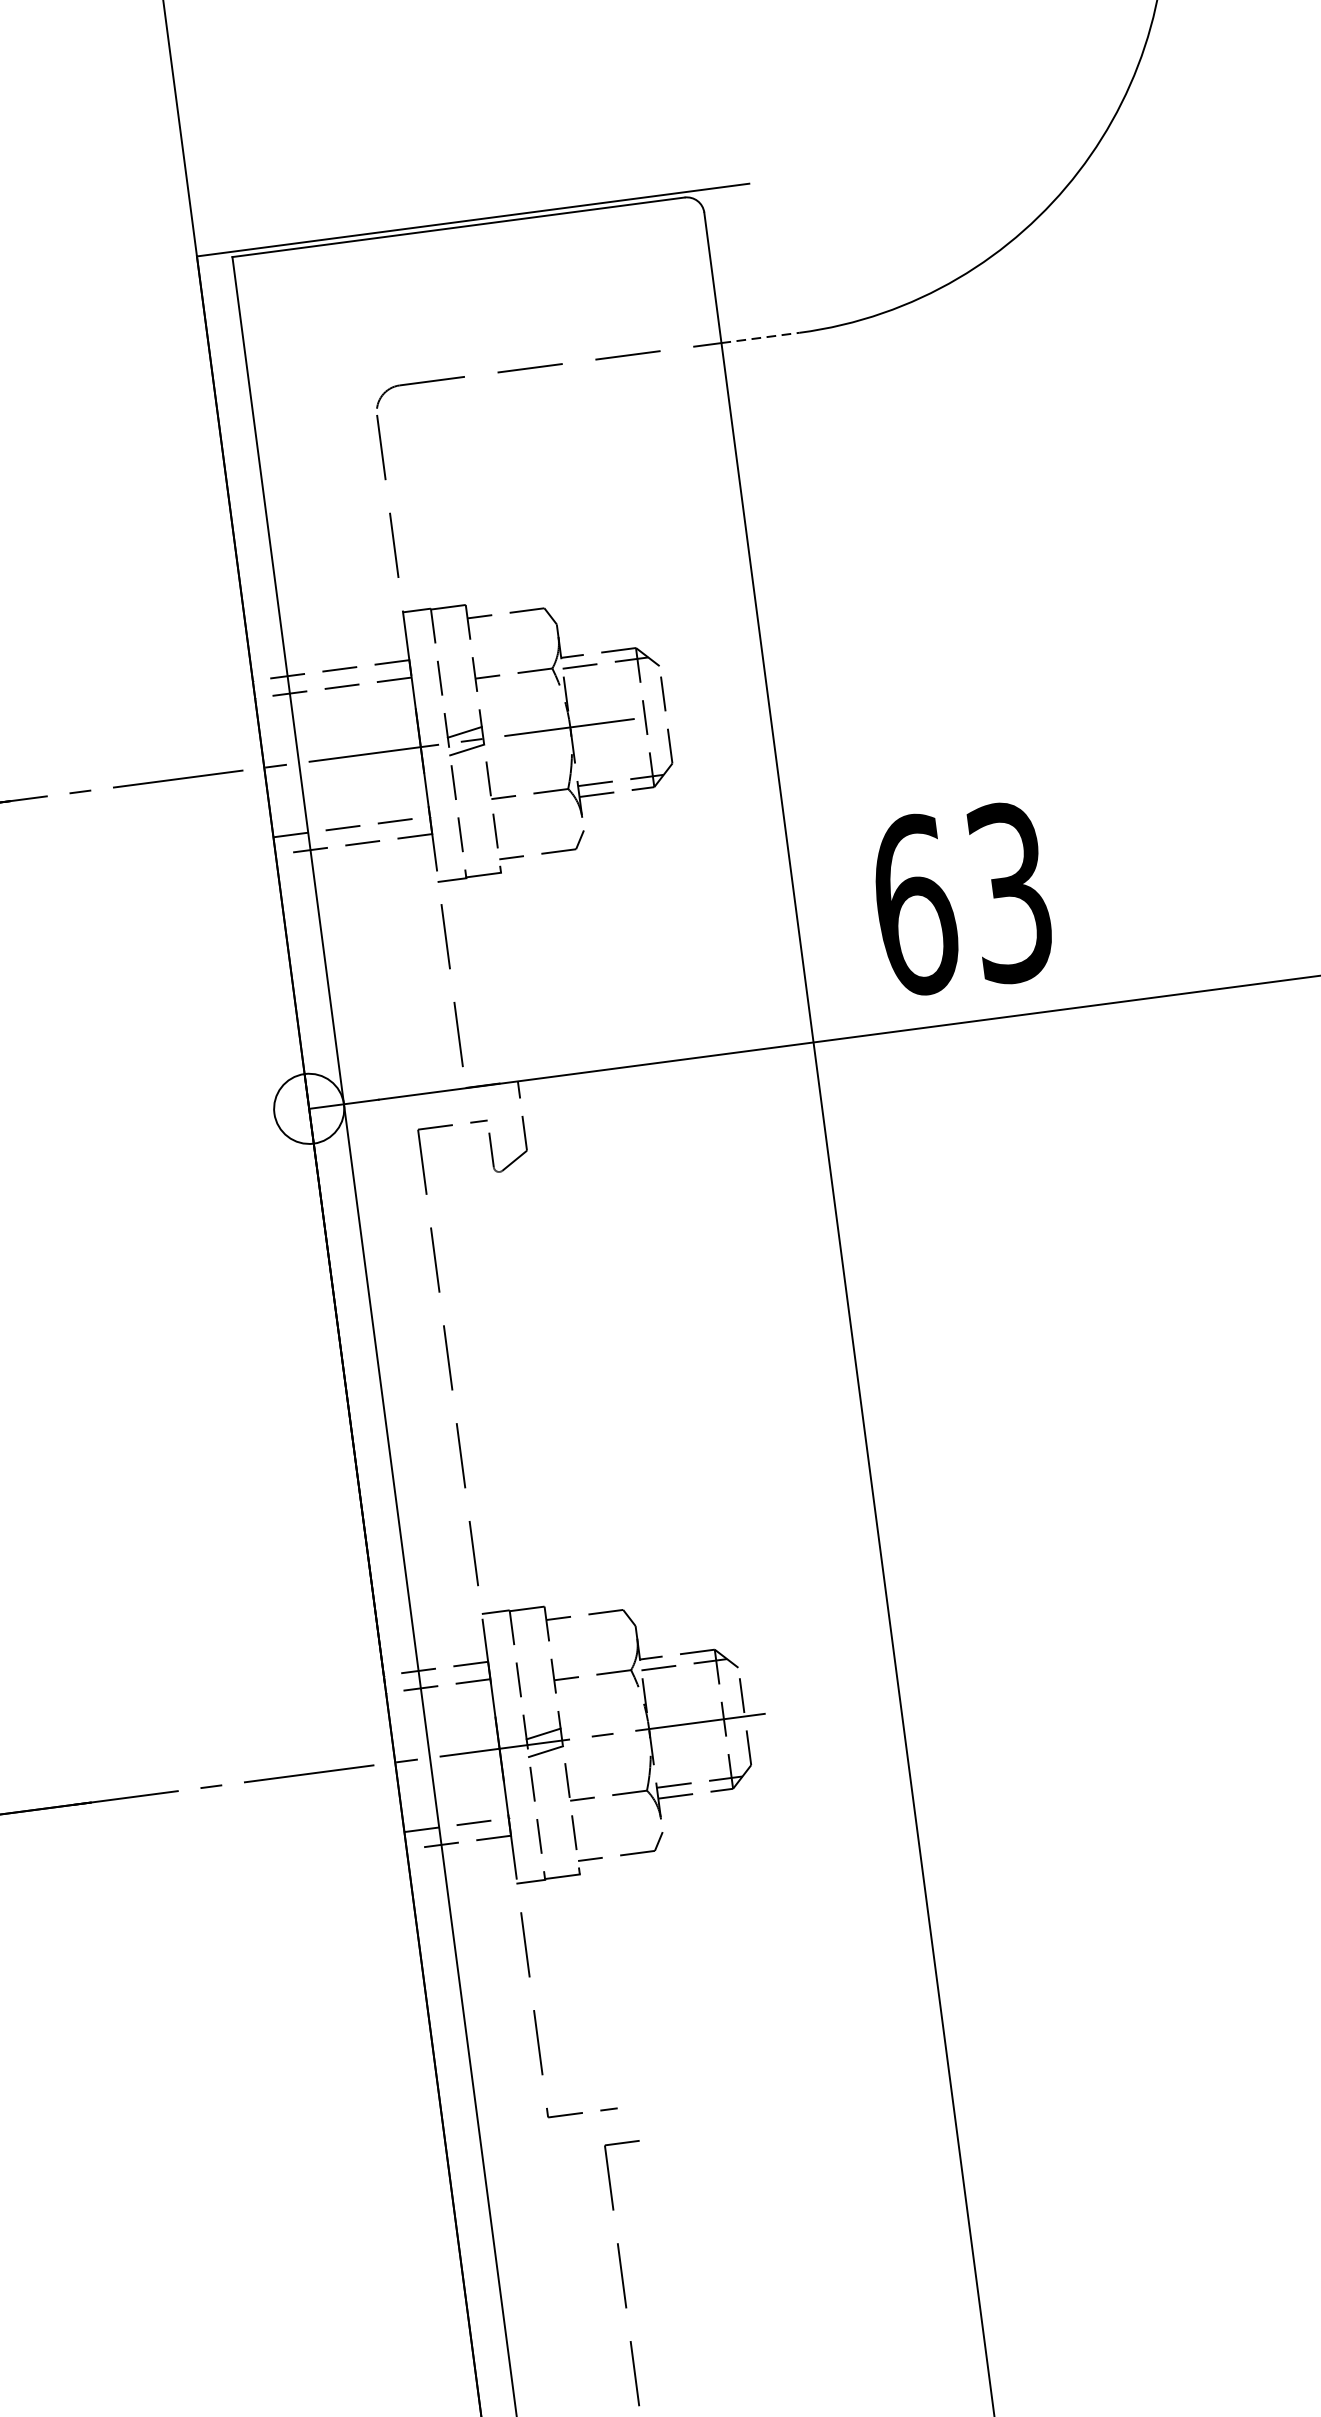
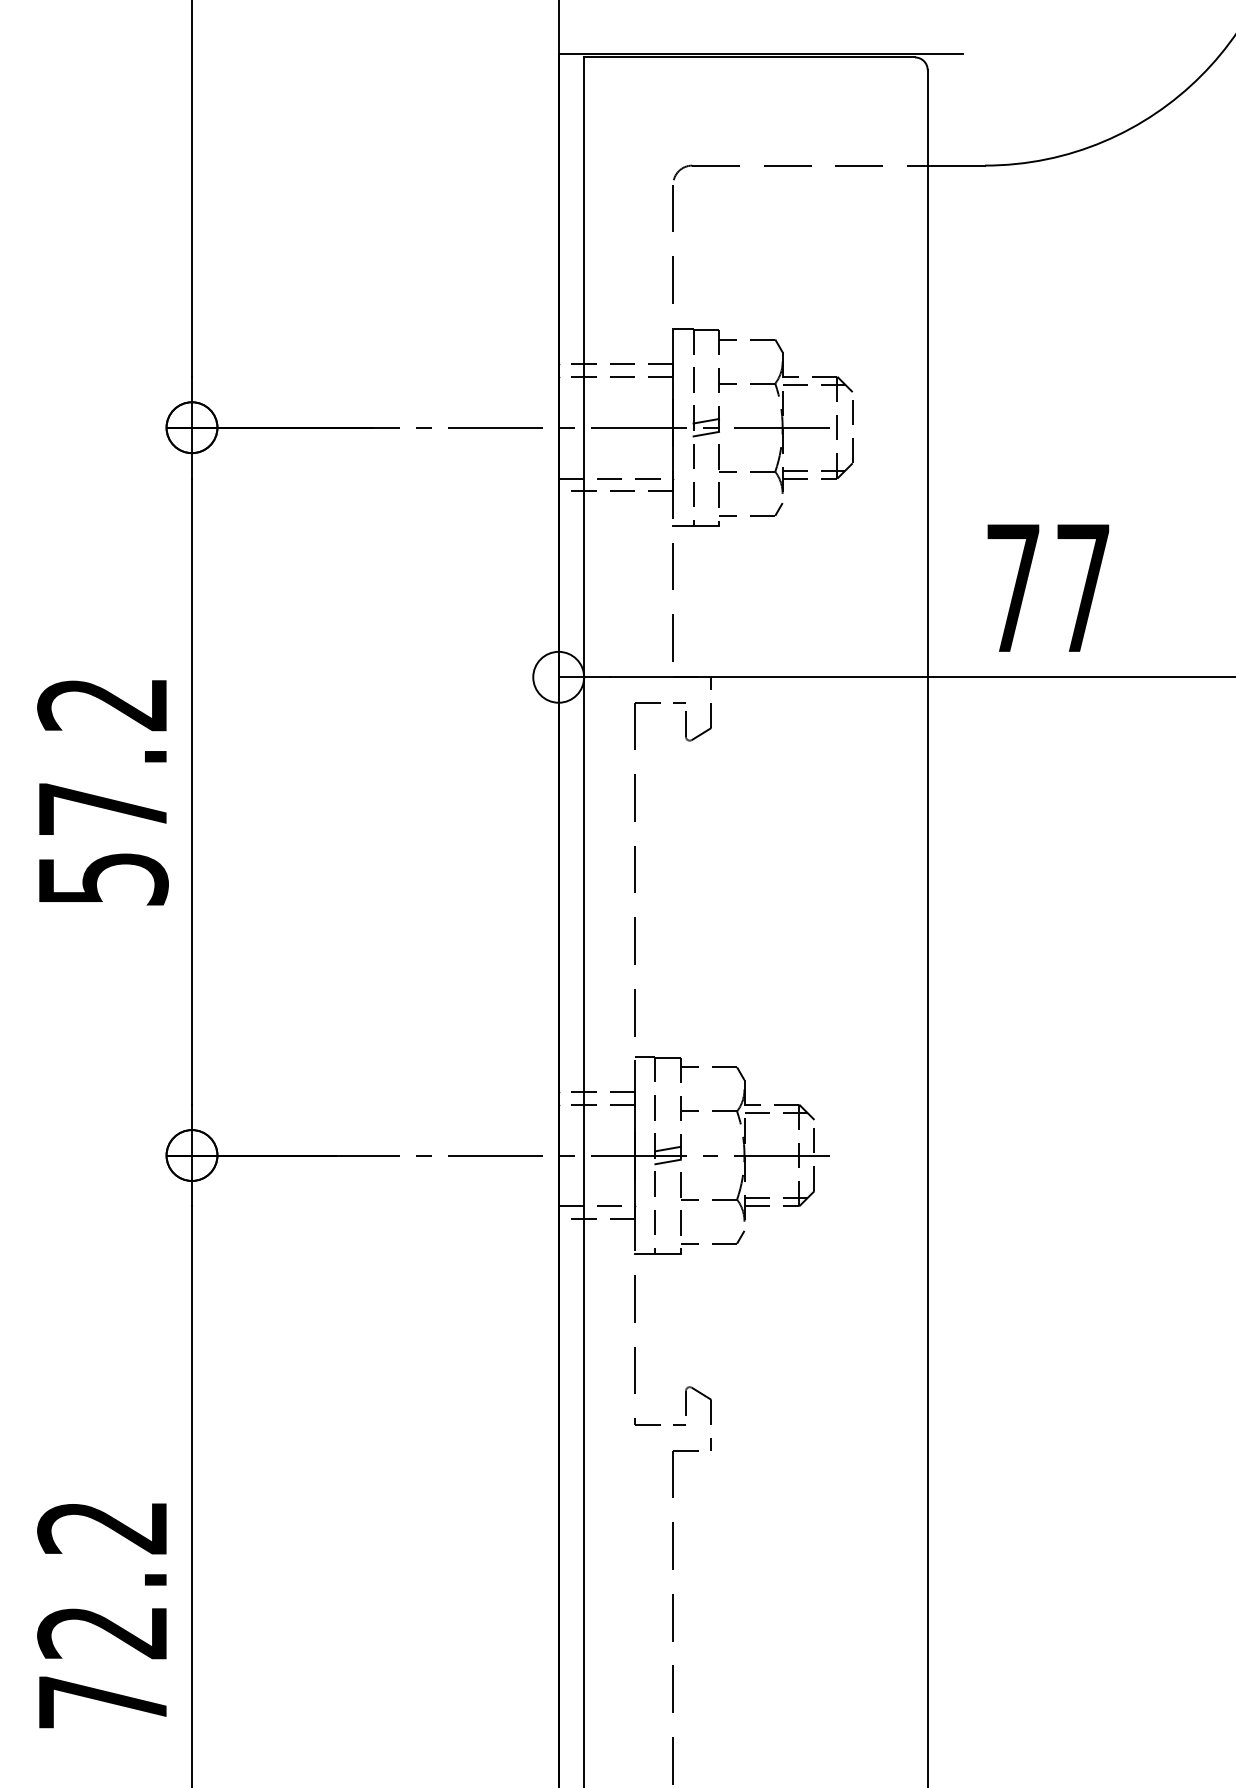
line: (760, 337) -> (956, 165), dashed -> solid
text: (961, 899) -> (1047, 588), 63 -> 77
part: (650, 2094) -> (710, 1418), added

